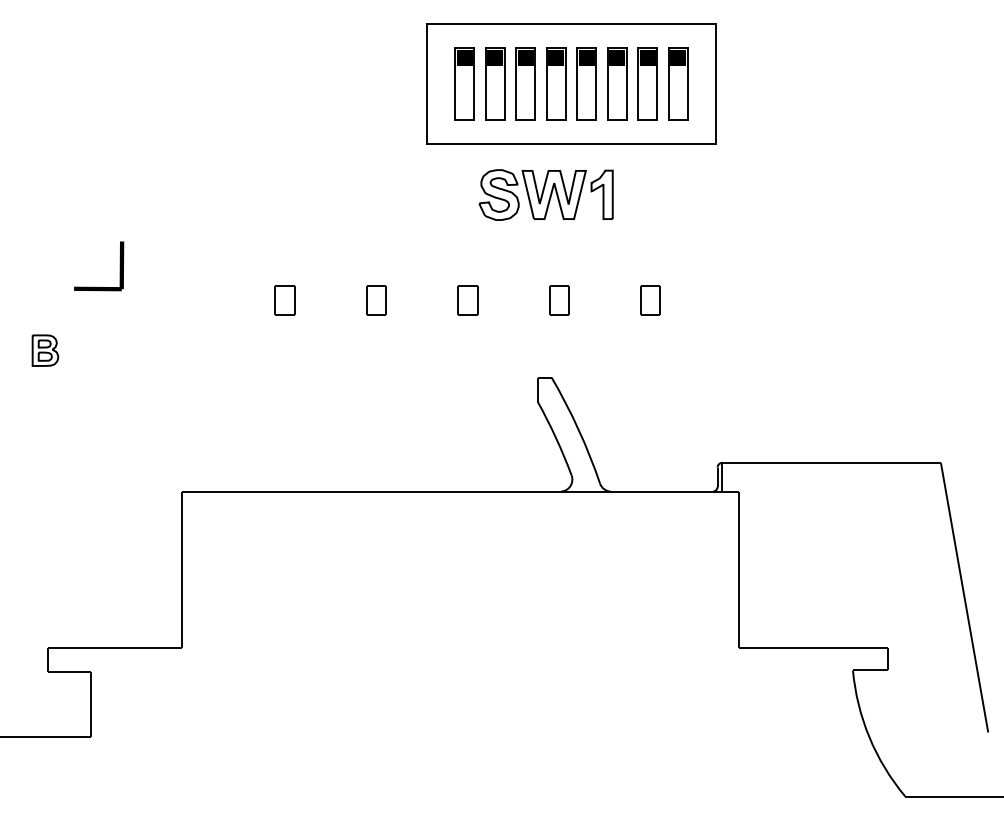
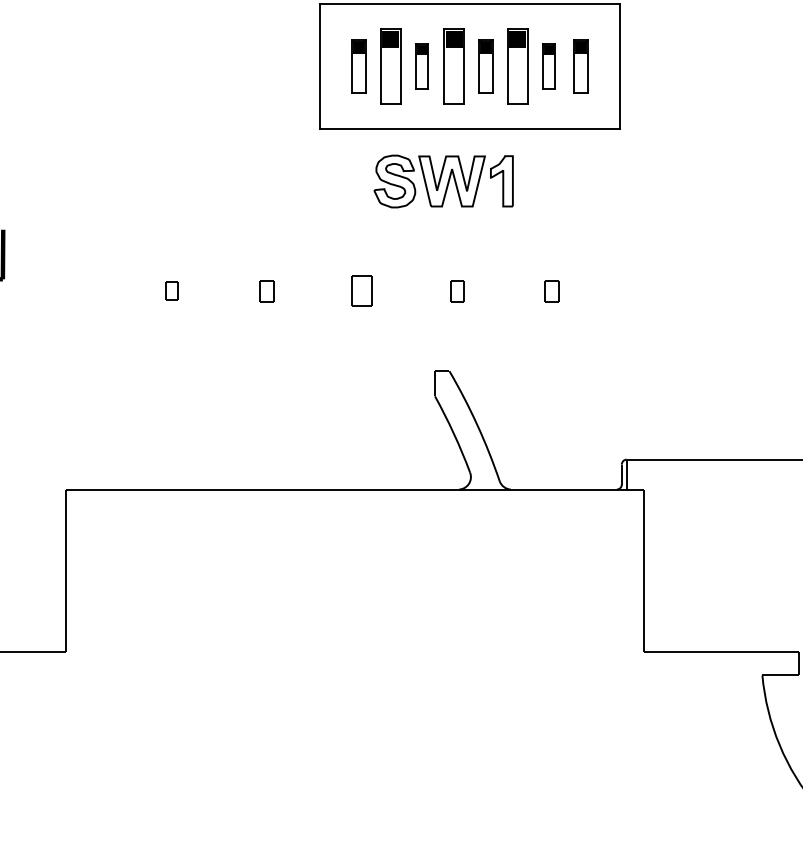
part: (464, 83) -> (358, 65), size x0.7
part: (525, 83) -> (422, 65), size x0.6
part: (586, 83) -> (485, 65), size x0.7
part: (647, 83) -> (548, 65), size x0.6
part: (678, 83) -> (581, 65), size x0.7
part: (284, 300) -> (171, 291), size x0.6
part: (376, 300) -> (267, 291), size x0.7
part: (559, 300) -> (457, 291), size x0.7
part: (650, 300) -> (552, 291), size x0.7

